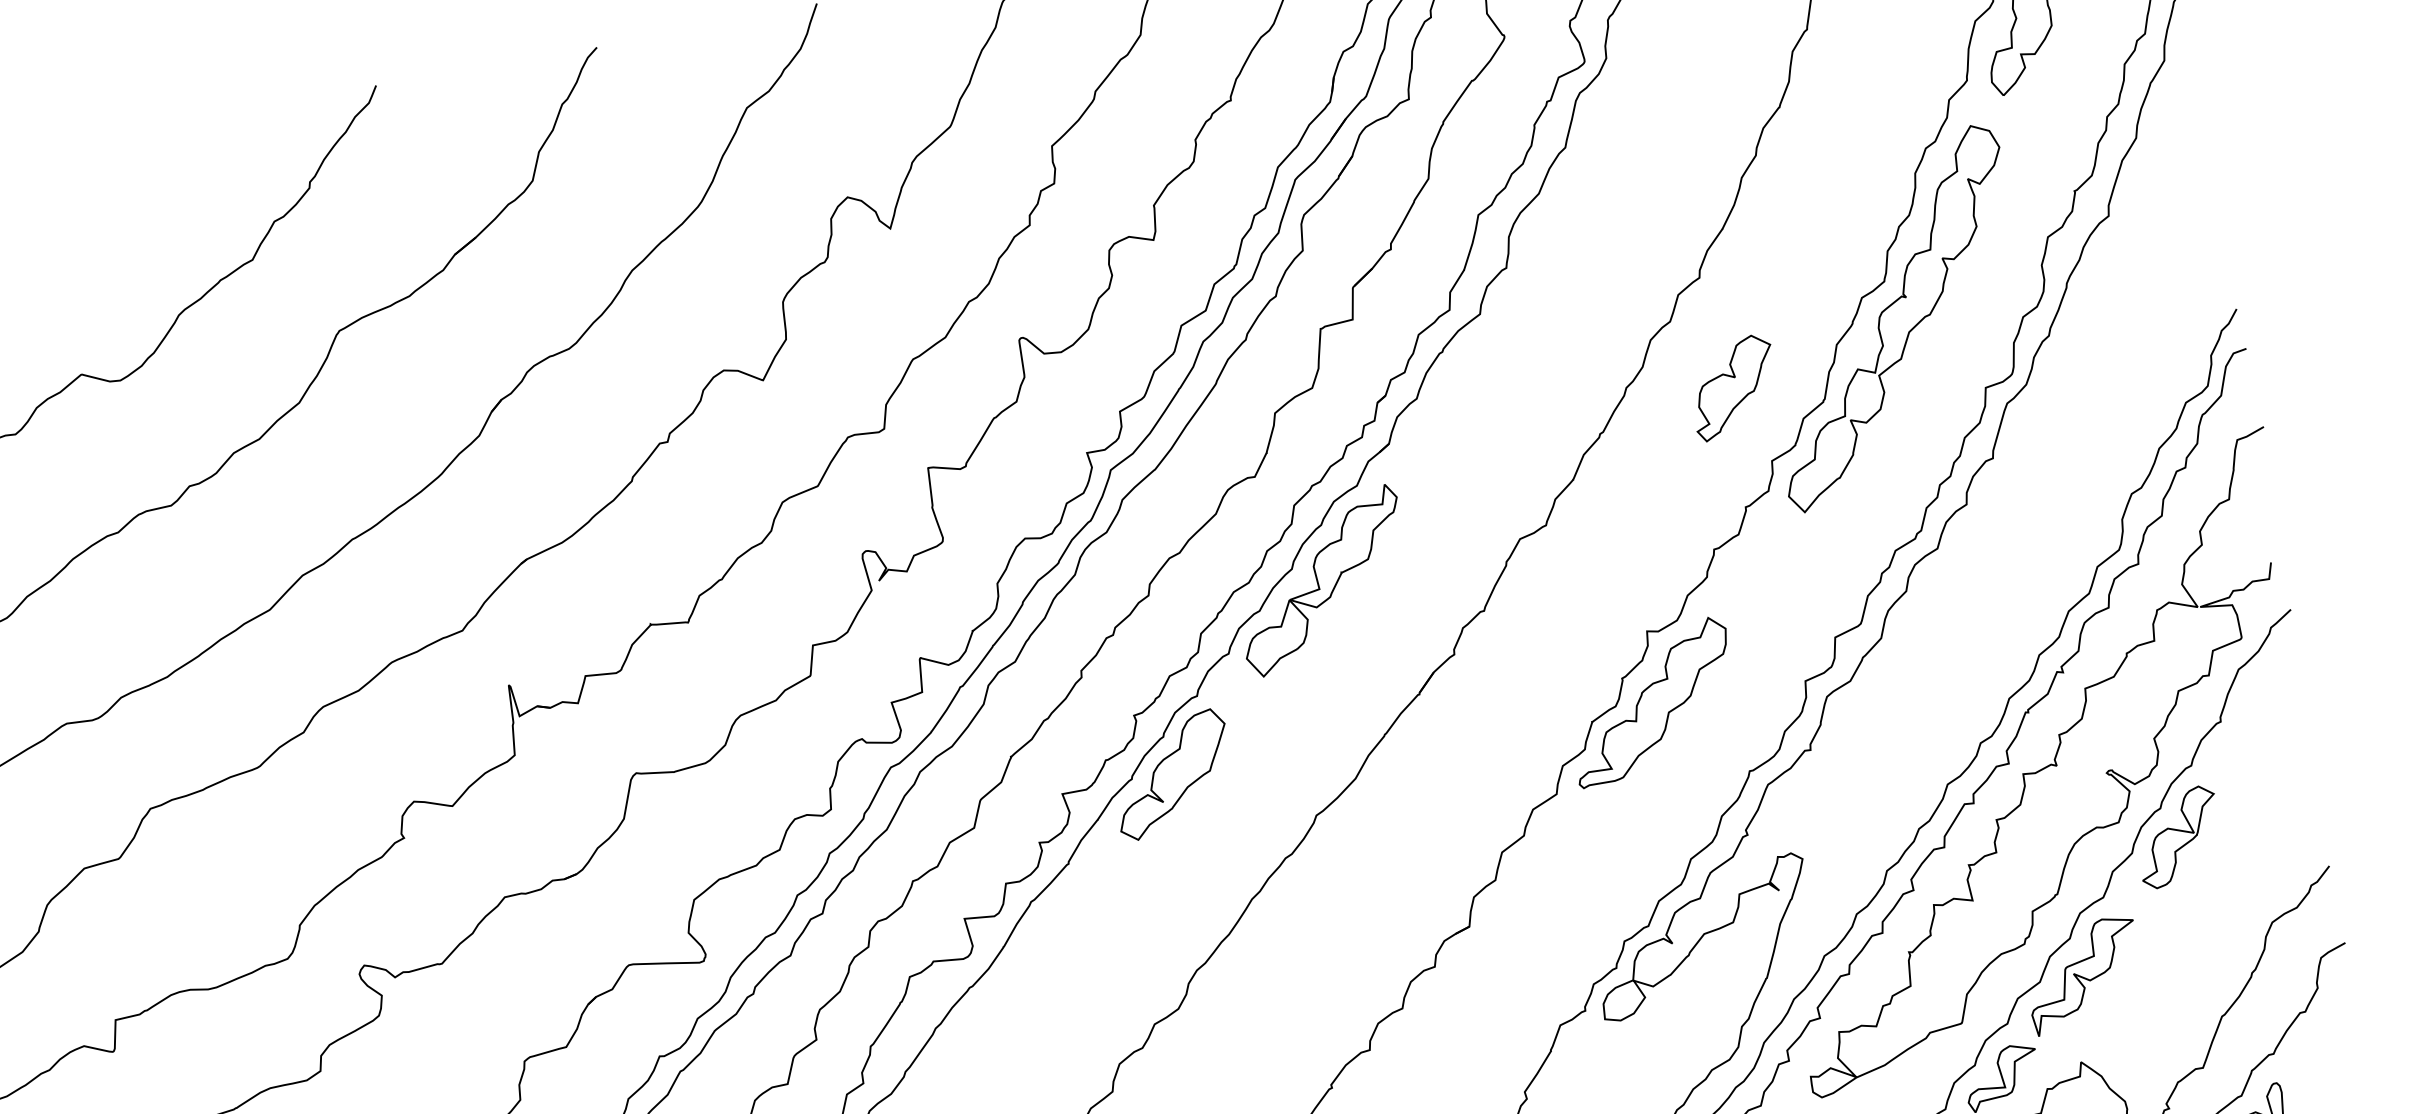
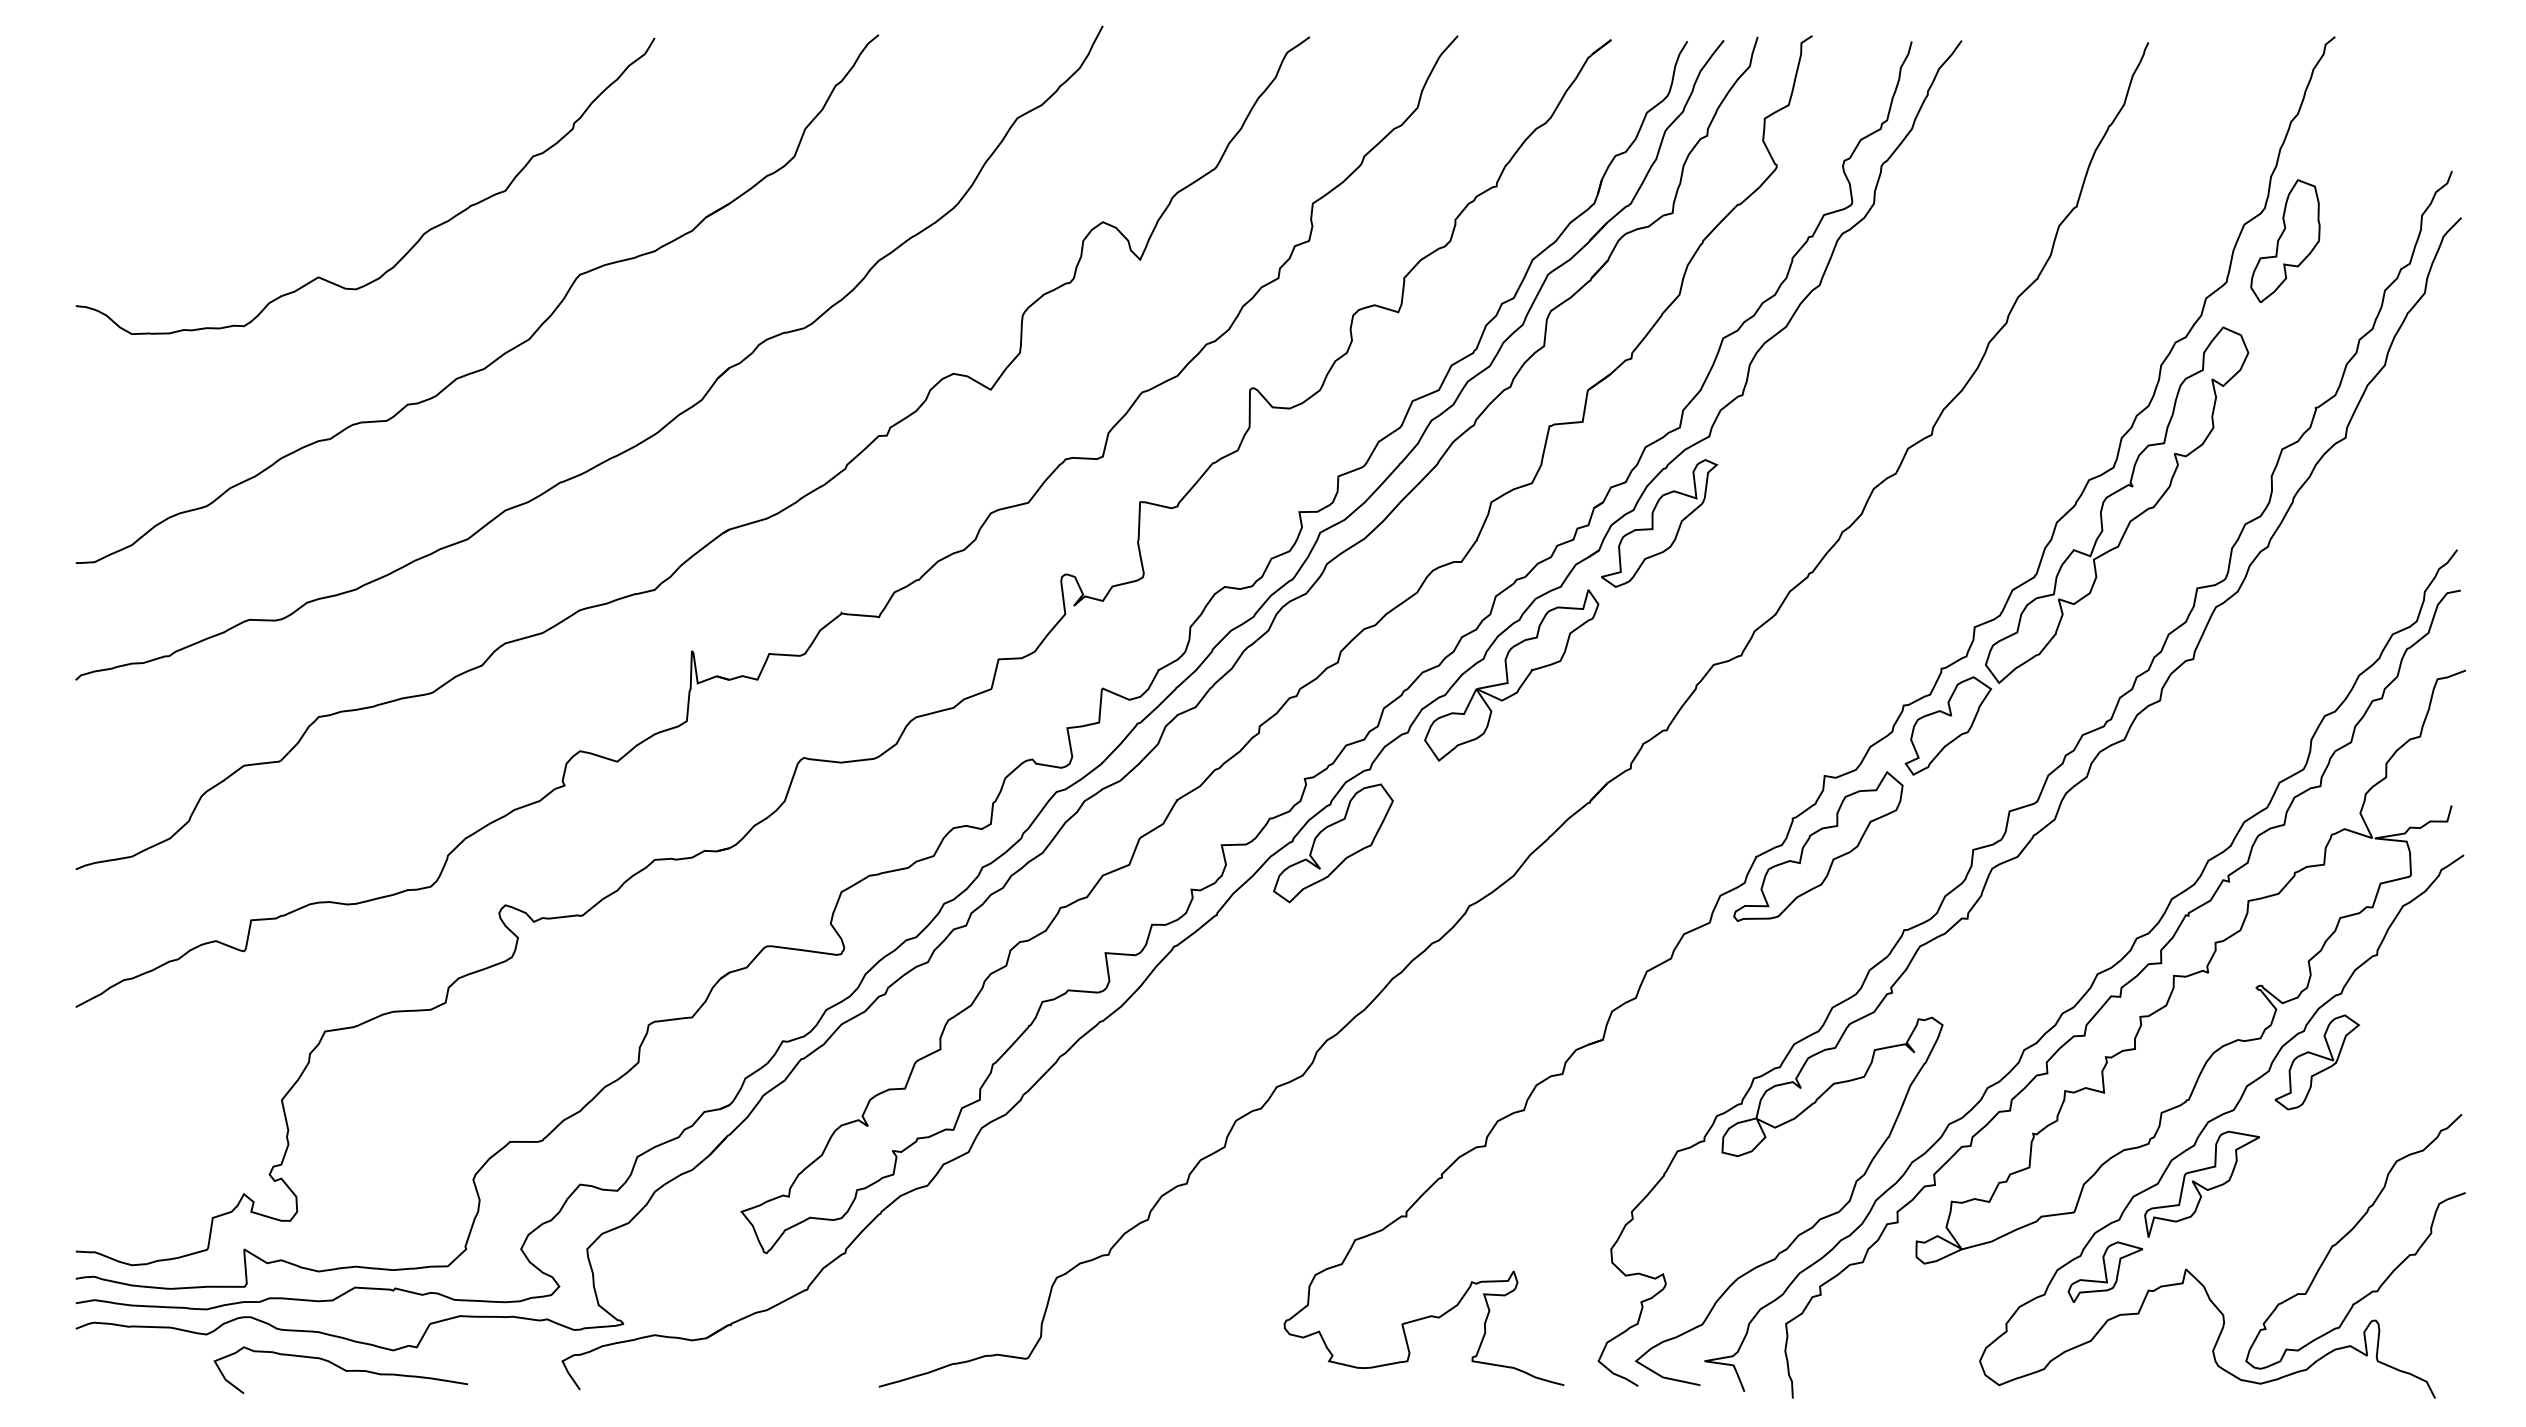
part: (1733, 387) -> (1948, 725), moved
part: (1444, 407) -> (1659, 523), added

